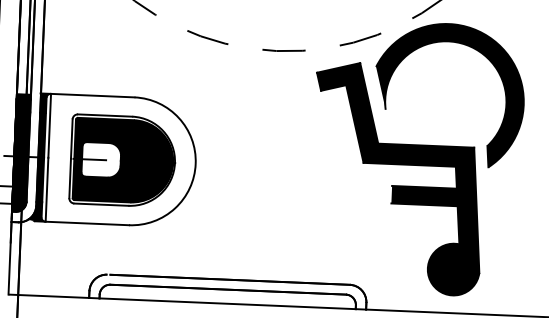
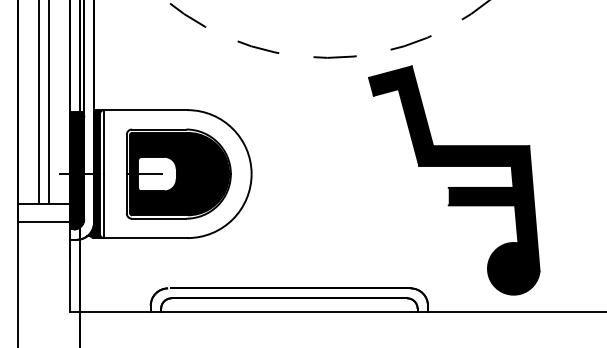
part: (474, 49) -> (525, 48), removed

